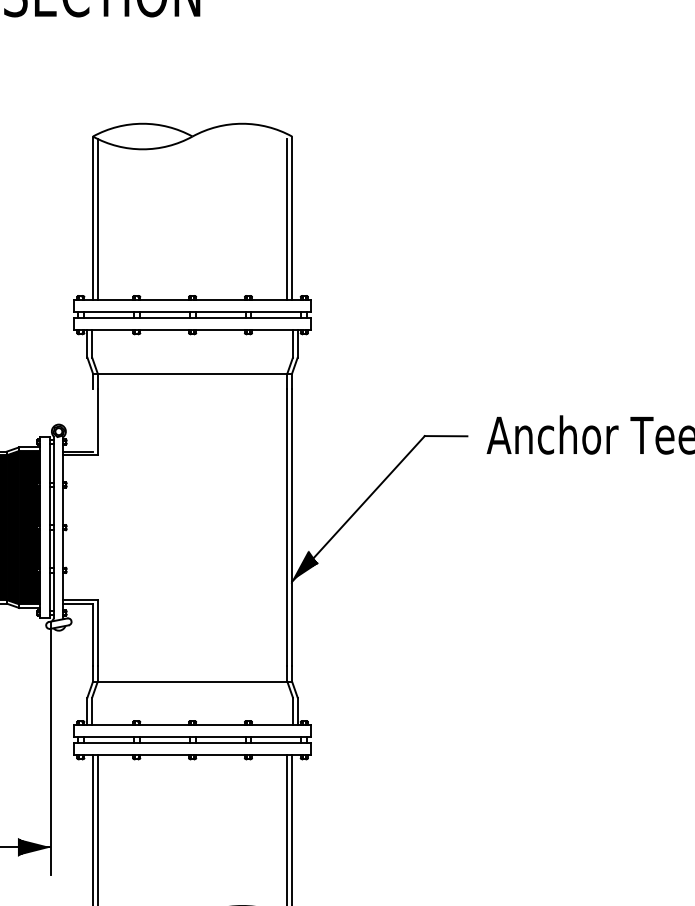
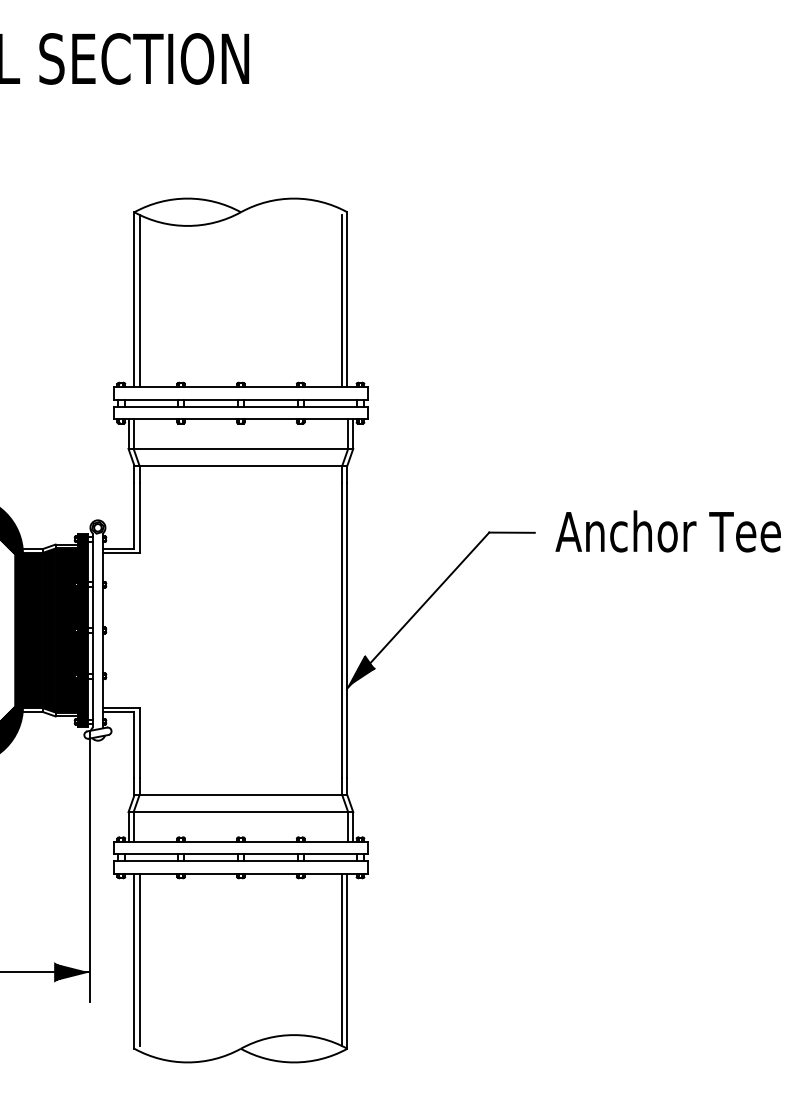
line: (192, 357) -> (240, 448), added
line: (93, 420) -> (134, 515), added
fill: (44, 527) -> (82, 630), added
line: (192, 697) -> (240, 812), added

